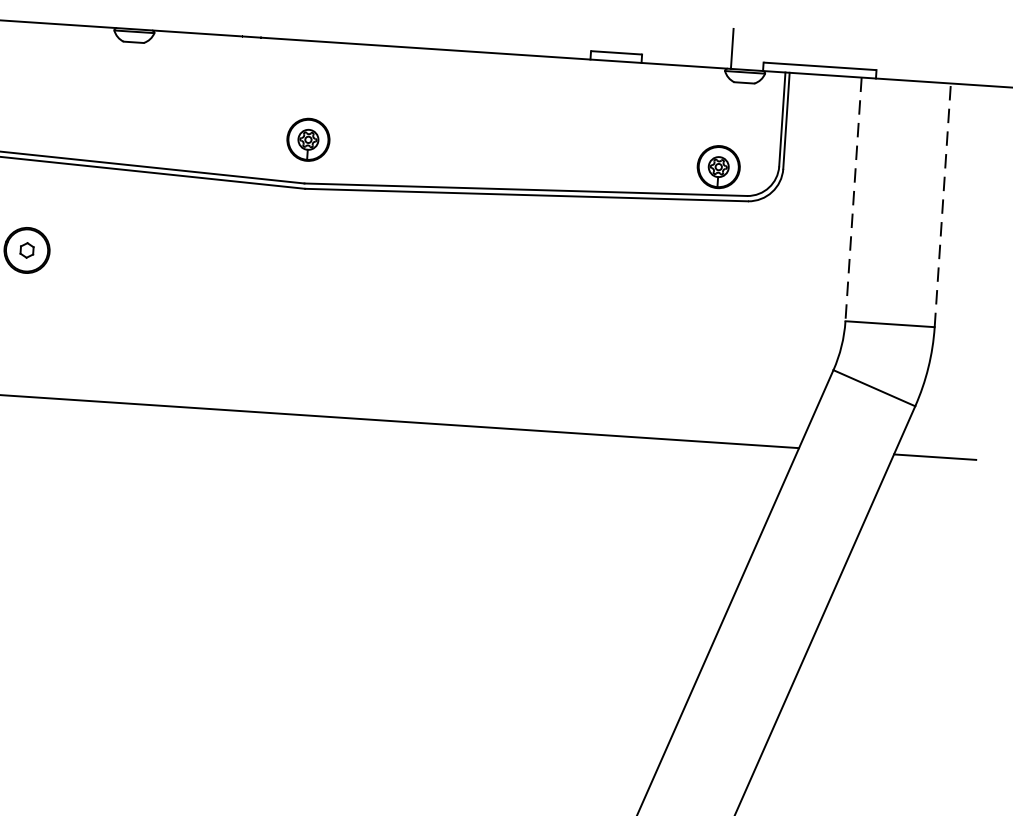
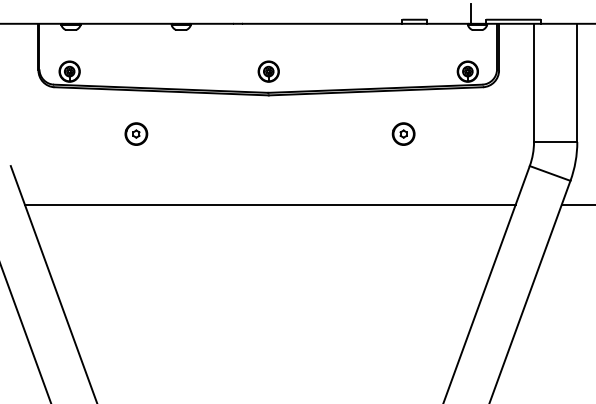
line: (854, 200) -> (534, 83), dashed -> solid
line: (943, 204) -> (577, 82), dashed -> solid
part: (577, 285) -> (403, 133), added

